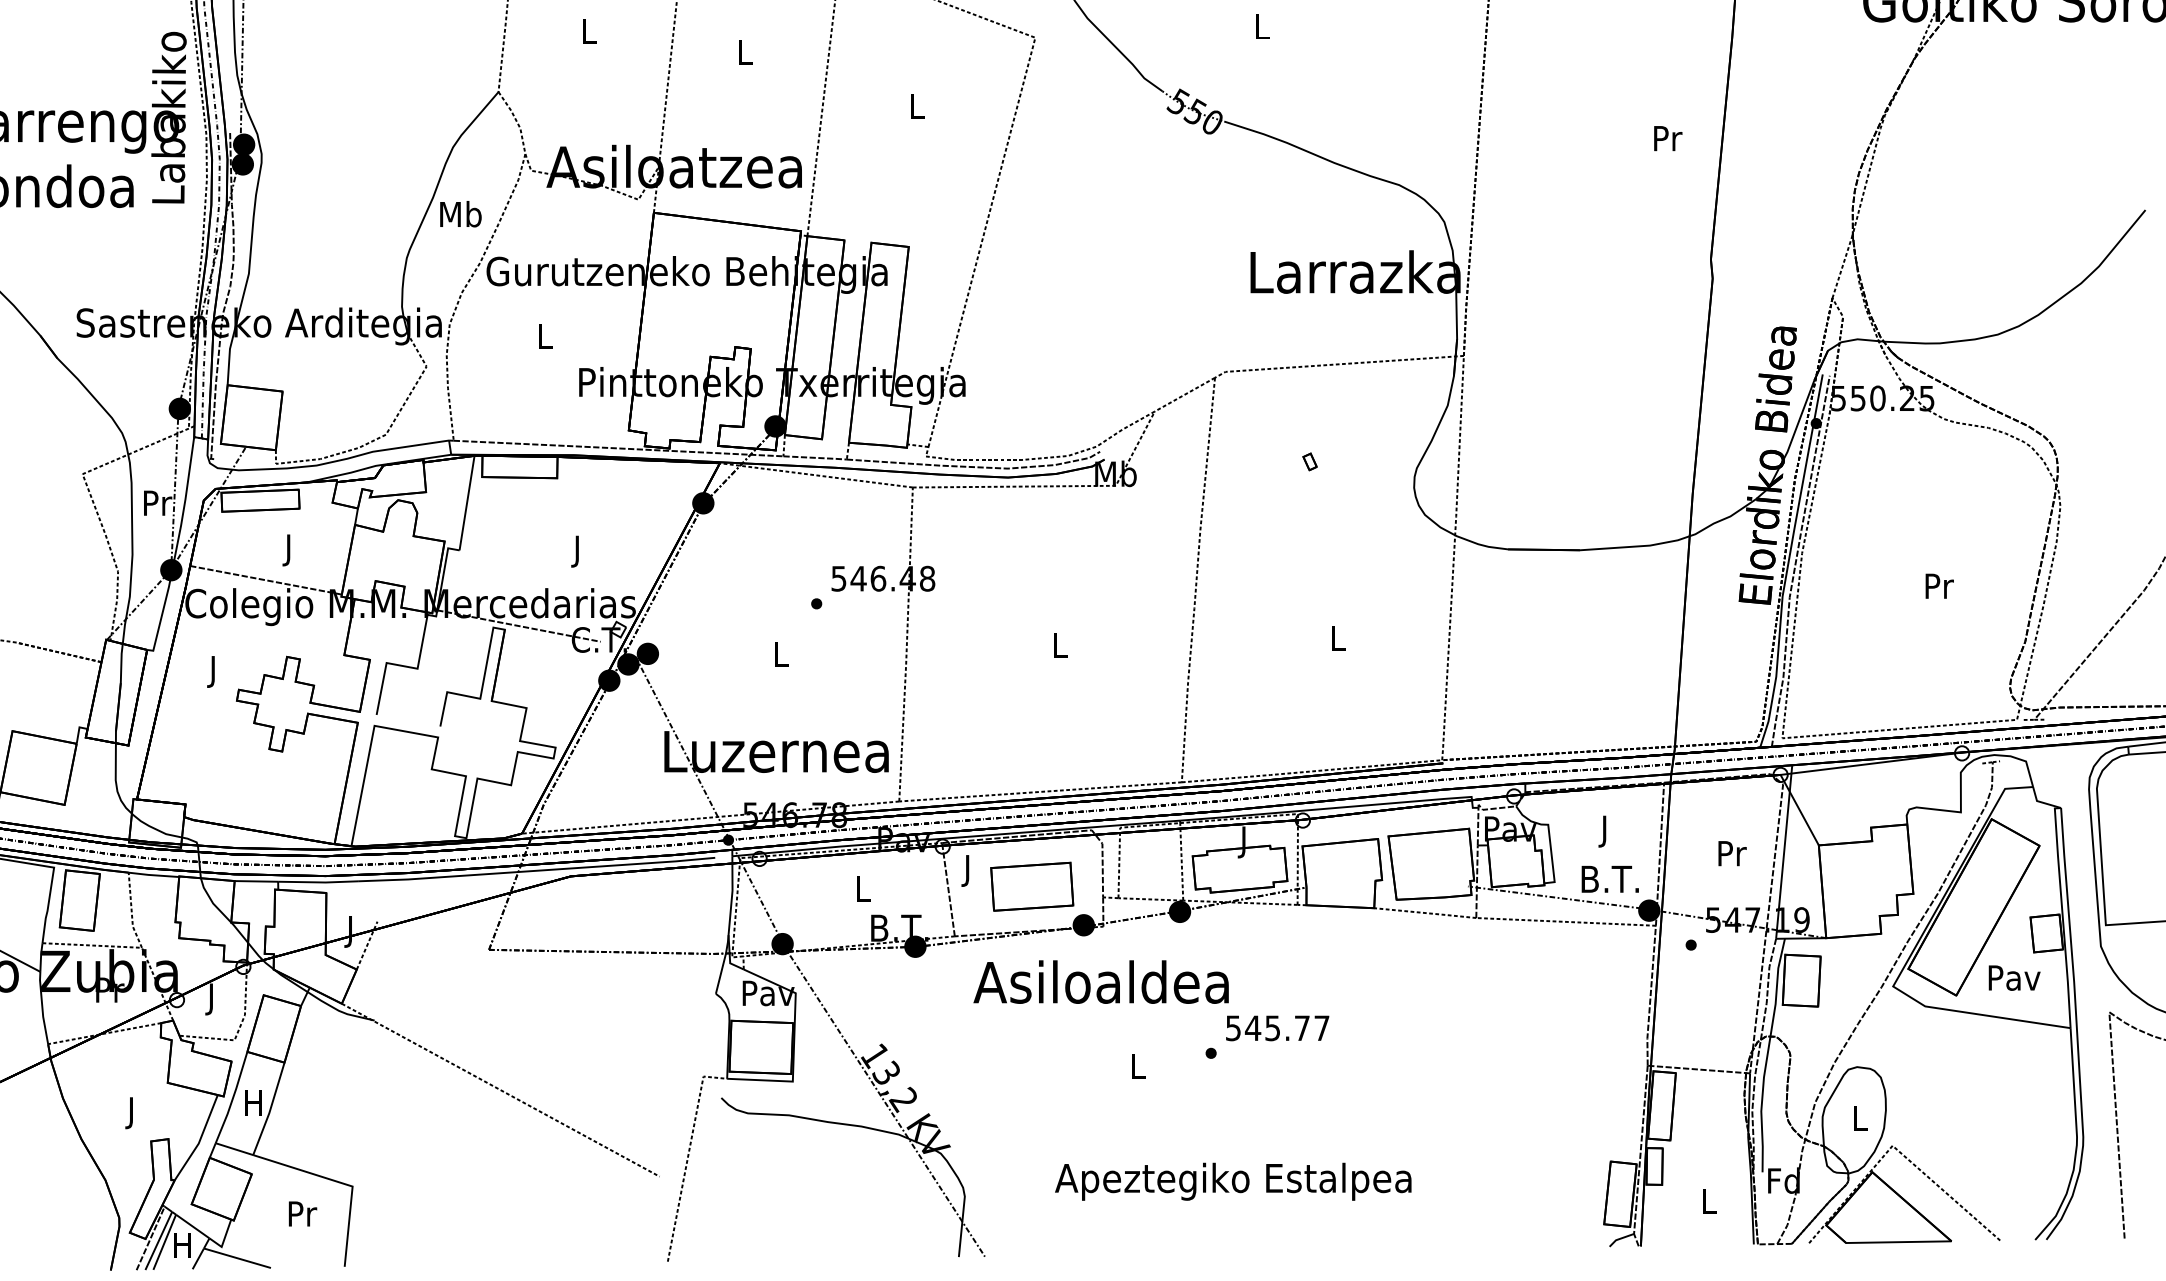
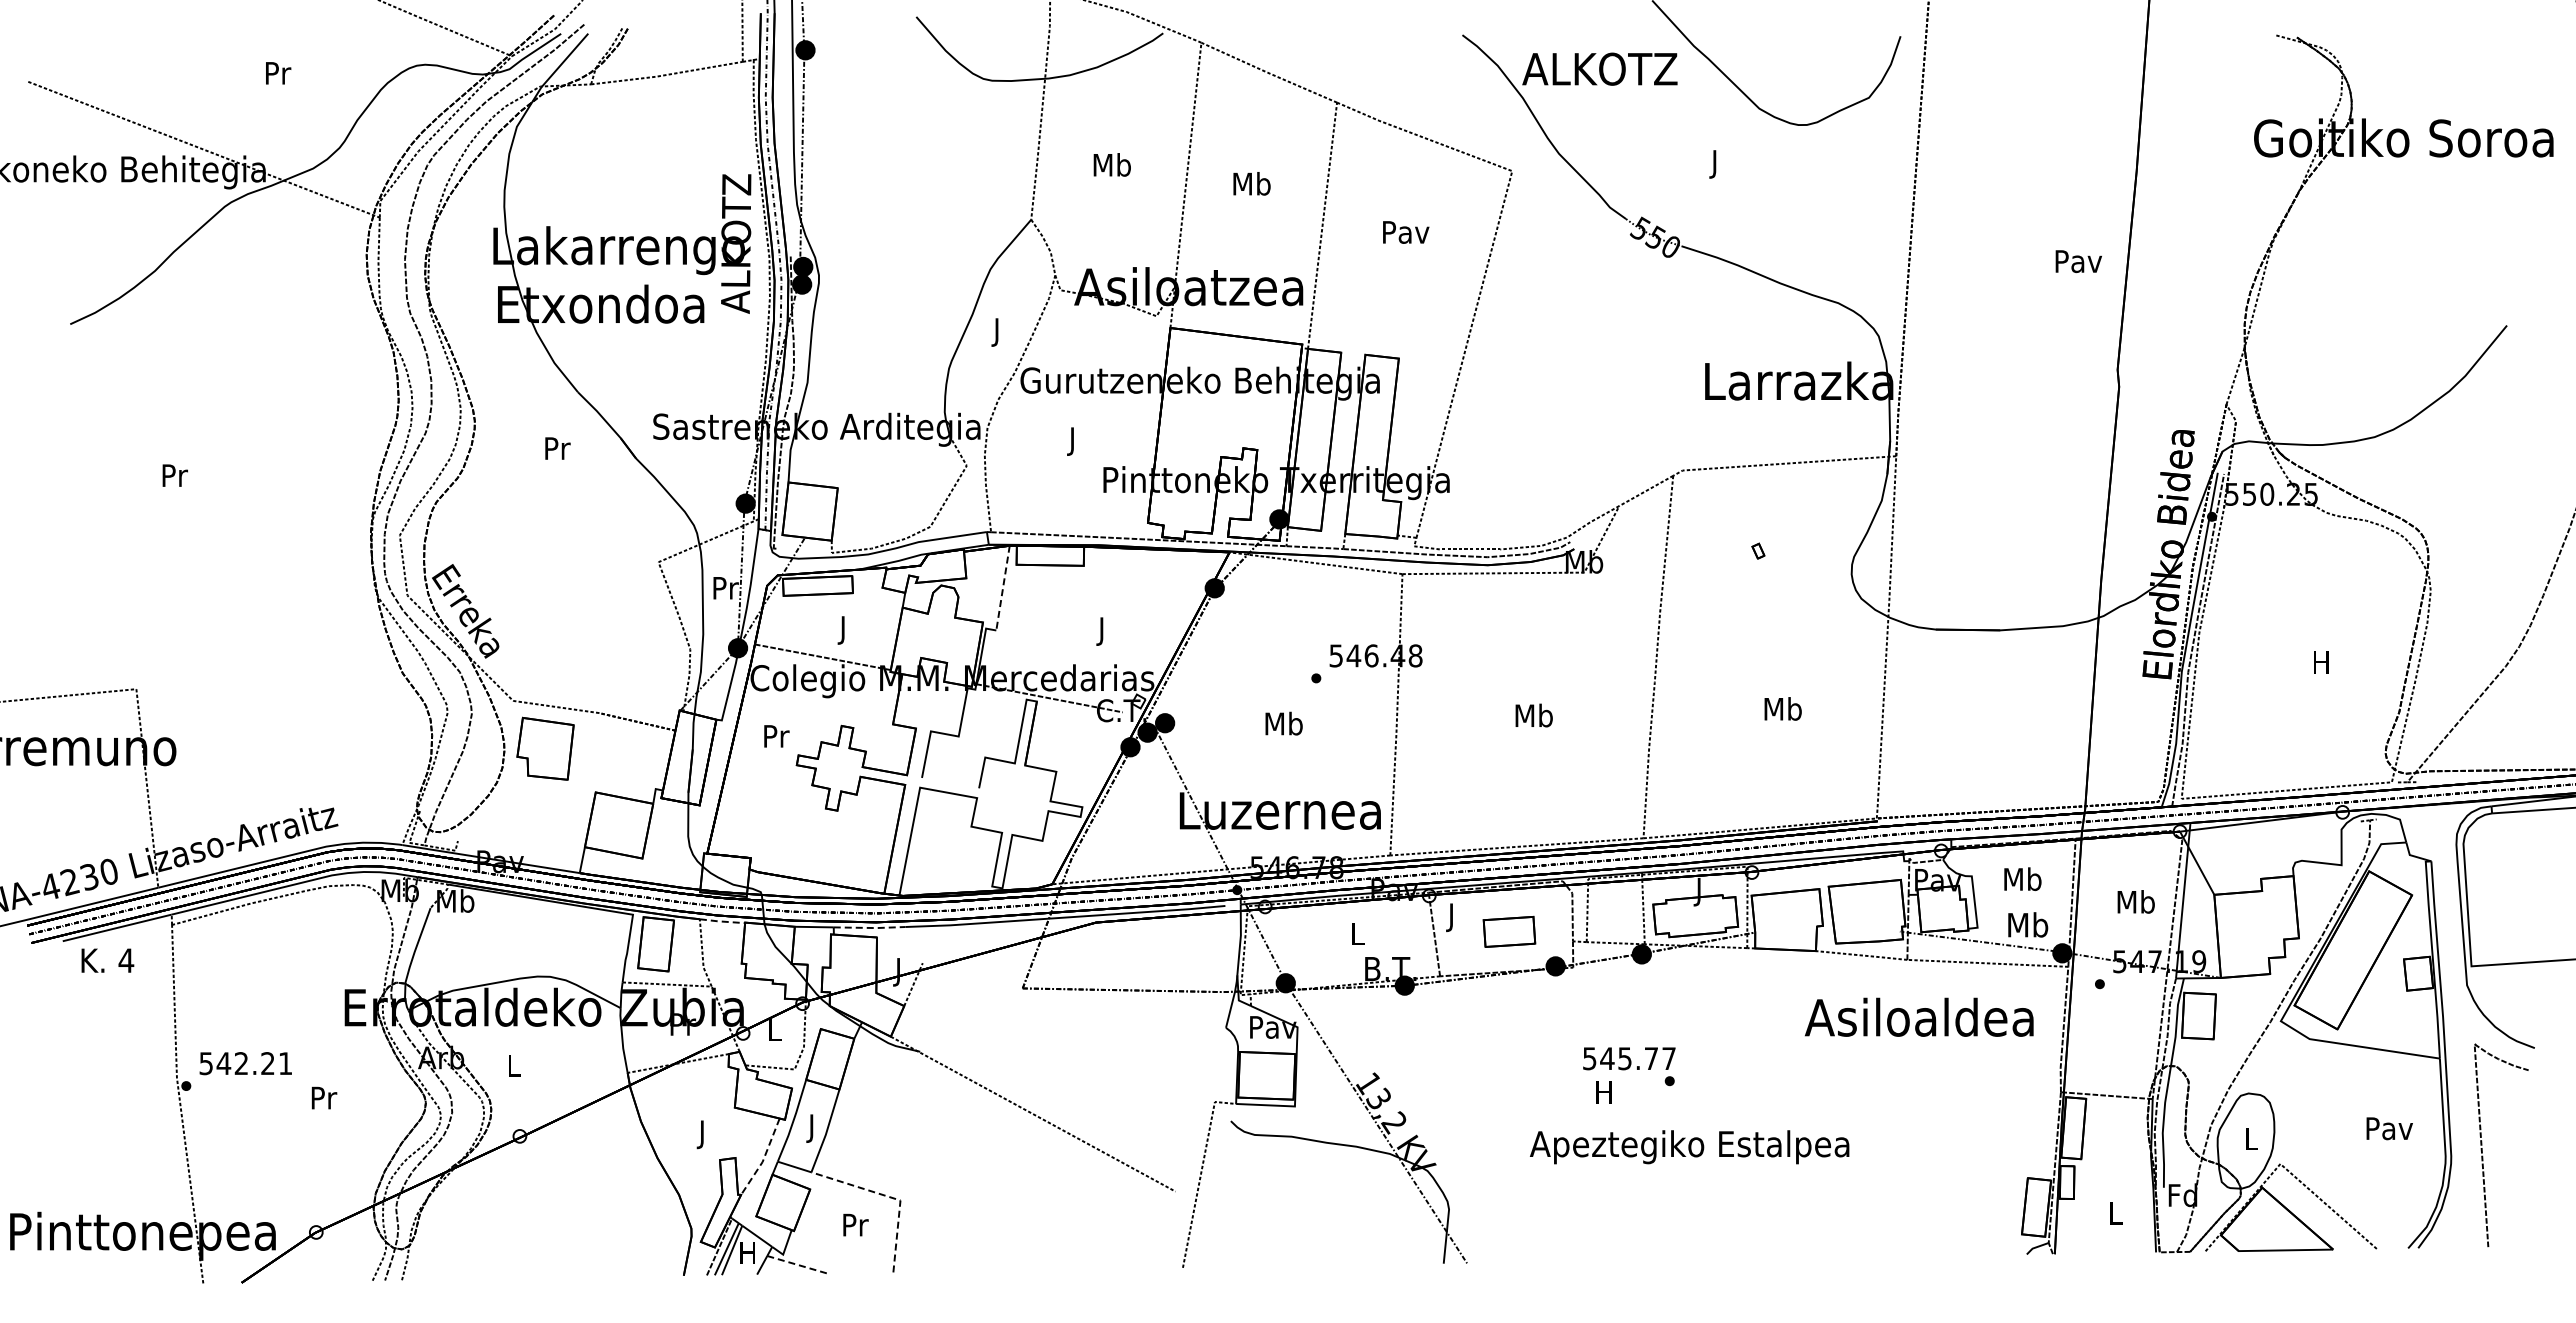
text: (588, 30) -> (1111, 164), L -> Mb
text: (1262, 30) -> (1715, 164), L -> J
text: (744, 51) -> (1251, 183), L -> Mb
text: (917, 106) -> (1406, 232), L -> Pav
text: (168, 117) -> (735, 242), Labakiko -> ALKOTZ
text: (1667, 138) -> (2078, 261), Pr -> Pav
text: (460, 216) -> (997, 331), Mb -> J
text: (545, 339) -> (1073, 441), L -> J
line: (467, 503) -> (1003, 588), solid -> dashed
text: (1939, 586) -> (2322, 662), Pr -> H
text: (1336, 637) -> (1782, 708), L -> Mb
text: (1059, 645) -> (1533, 715), L -> Mb
text: (780, 654) -> (1283, 723), L -> Mb
text: (214, 672) -> (776, 739), J -> Pr
text: (1604, 830) -> (2022, 881), J -> Mb
text: (1730, 852) -> (2135, 901), Pr -> Mb
line: (153, 875) -> (722, 921), solid -> dashed
text: (1610, 878) -> (2027, 924), B.T. -> Mb
line: (319, 881) -> (870, 927), solid -> dashed
part: (1032, 886) -> (1509, 931), size x0.7
text: (2014, 977) -> (2389, 1128), moved
text: (1101, 981) -> (1919, 1016), moved
text: (212, 999) -> (774, 1032), J -> L
text: (1277, 1028) -> (1629, 1058), moved
text: (1137, 1066) -> (1603, 1092), L -> H
text: (253, 1106) -> (811, 1128), H -> J
line: (199, 1140) -> (763, 1159), solid -> dashed
text: (1233, 1182) -> (1689, 1147), moved
line: (342, 1183) -> (891, 1197), solid -> dashed
line: (237, 1257) -> (797, 1264), solid -> dashed

